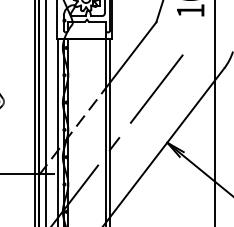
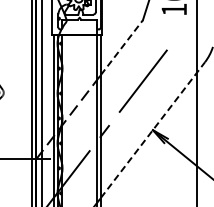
line: (132, 52) -> (121, 47), solid -> dashed
line: (166, 143) -> (152, 130), solid -> dashed

